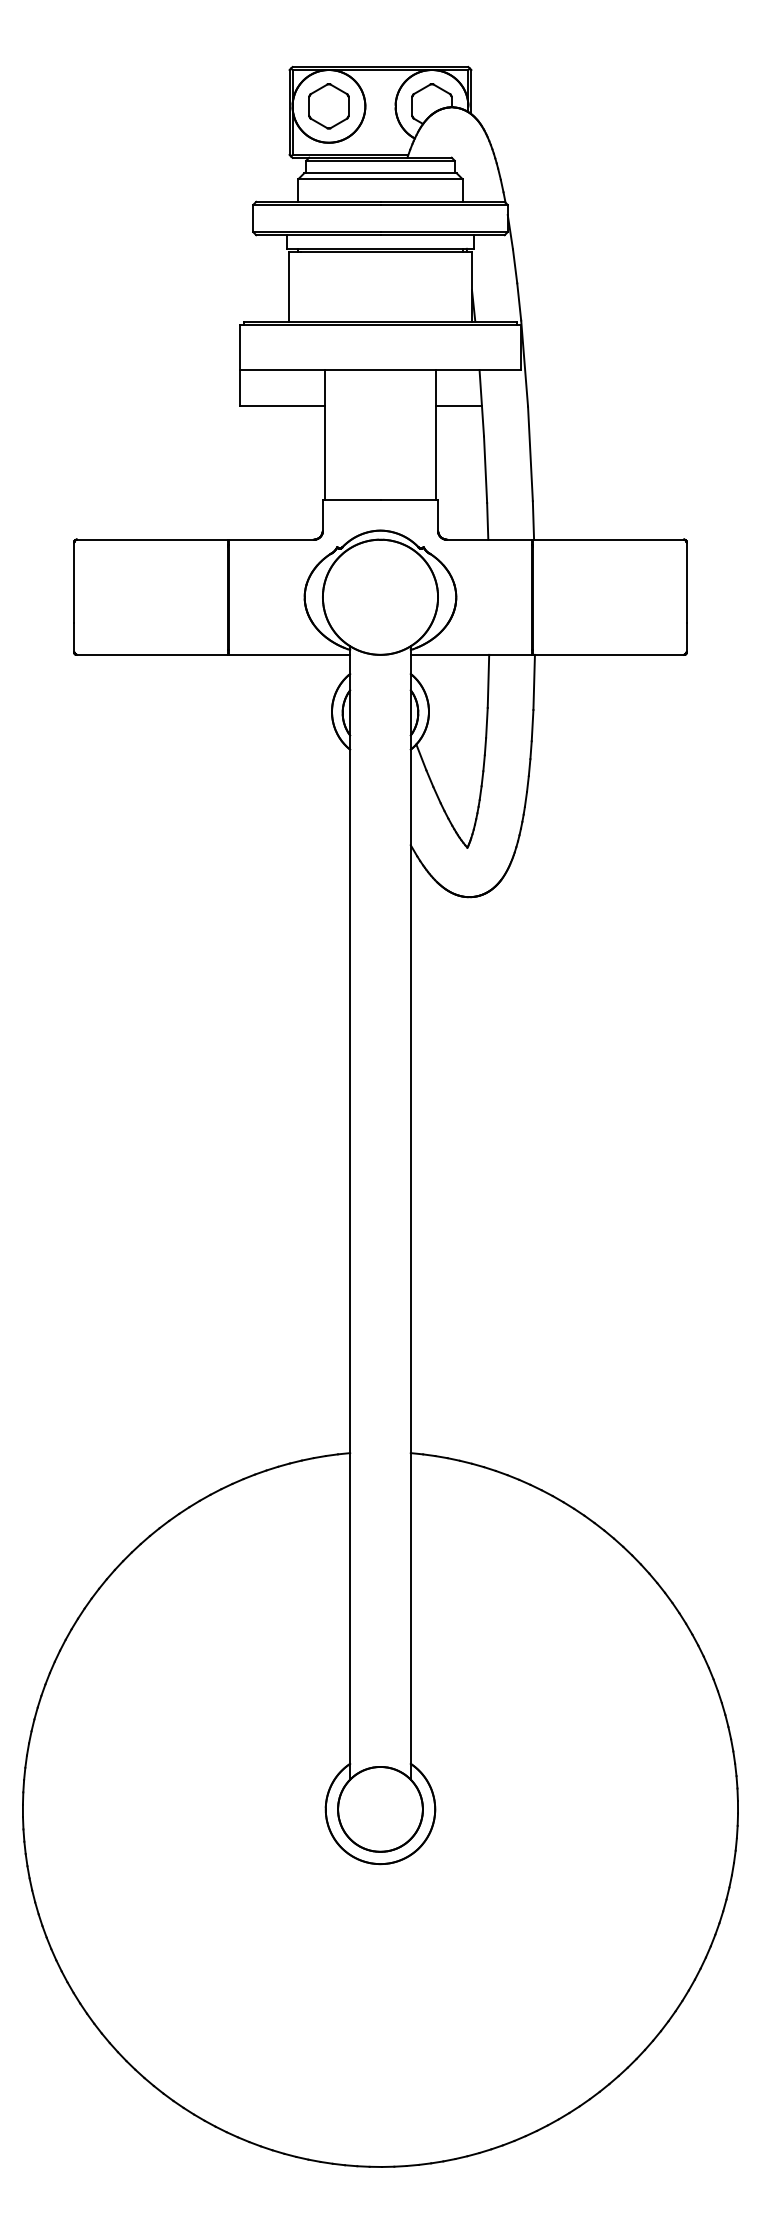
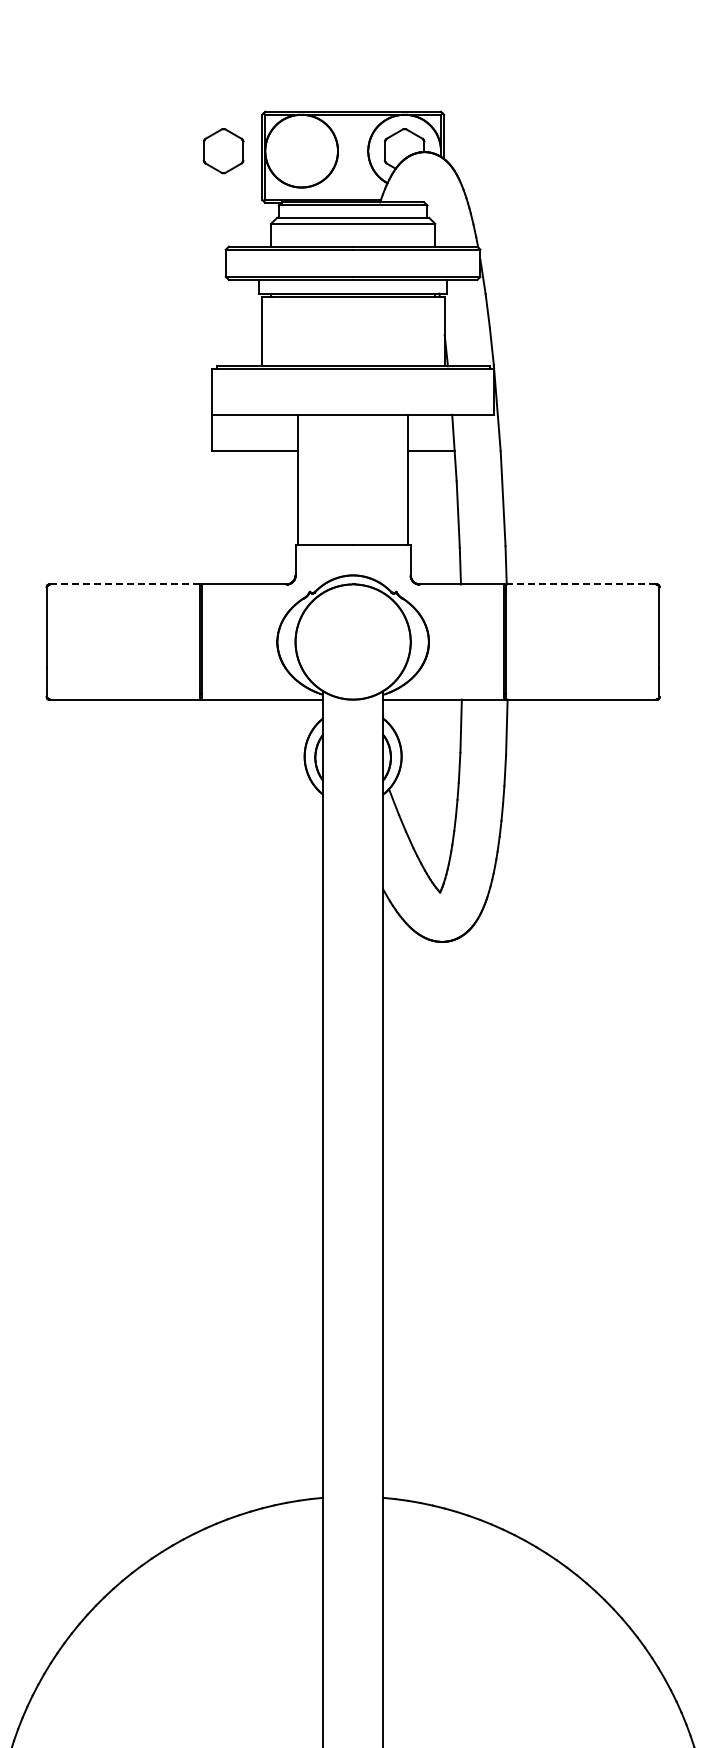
part: (328, 106) -> (223, 151), moved
line: (153, 539) -> (126, 584), solid -> dashed
line: (608, 539) -> (581, 584), solid -> dashed

